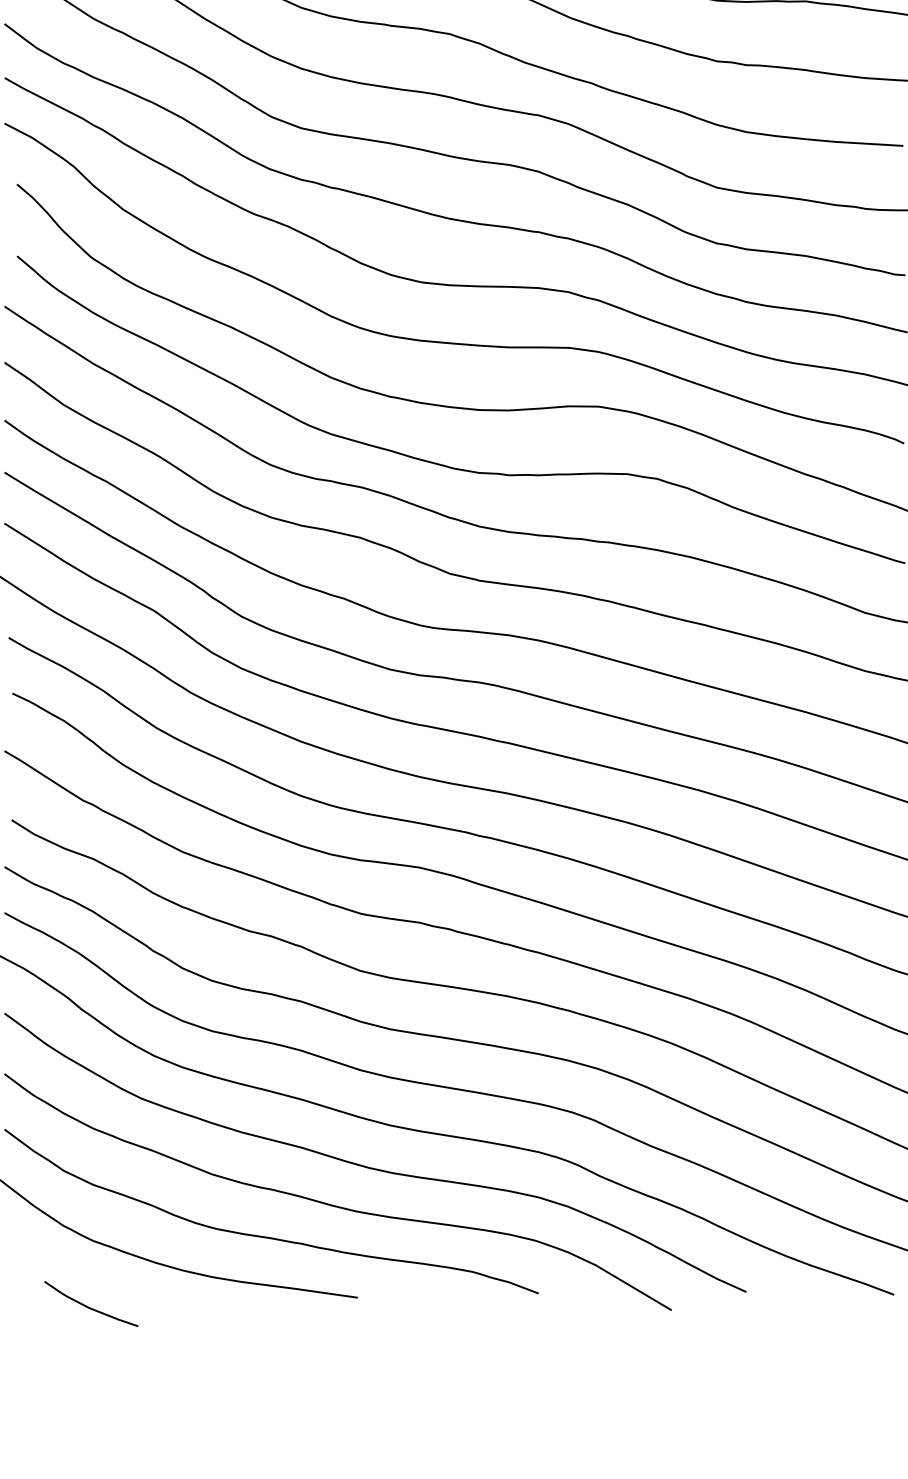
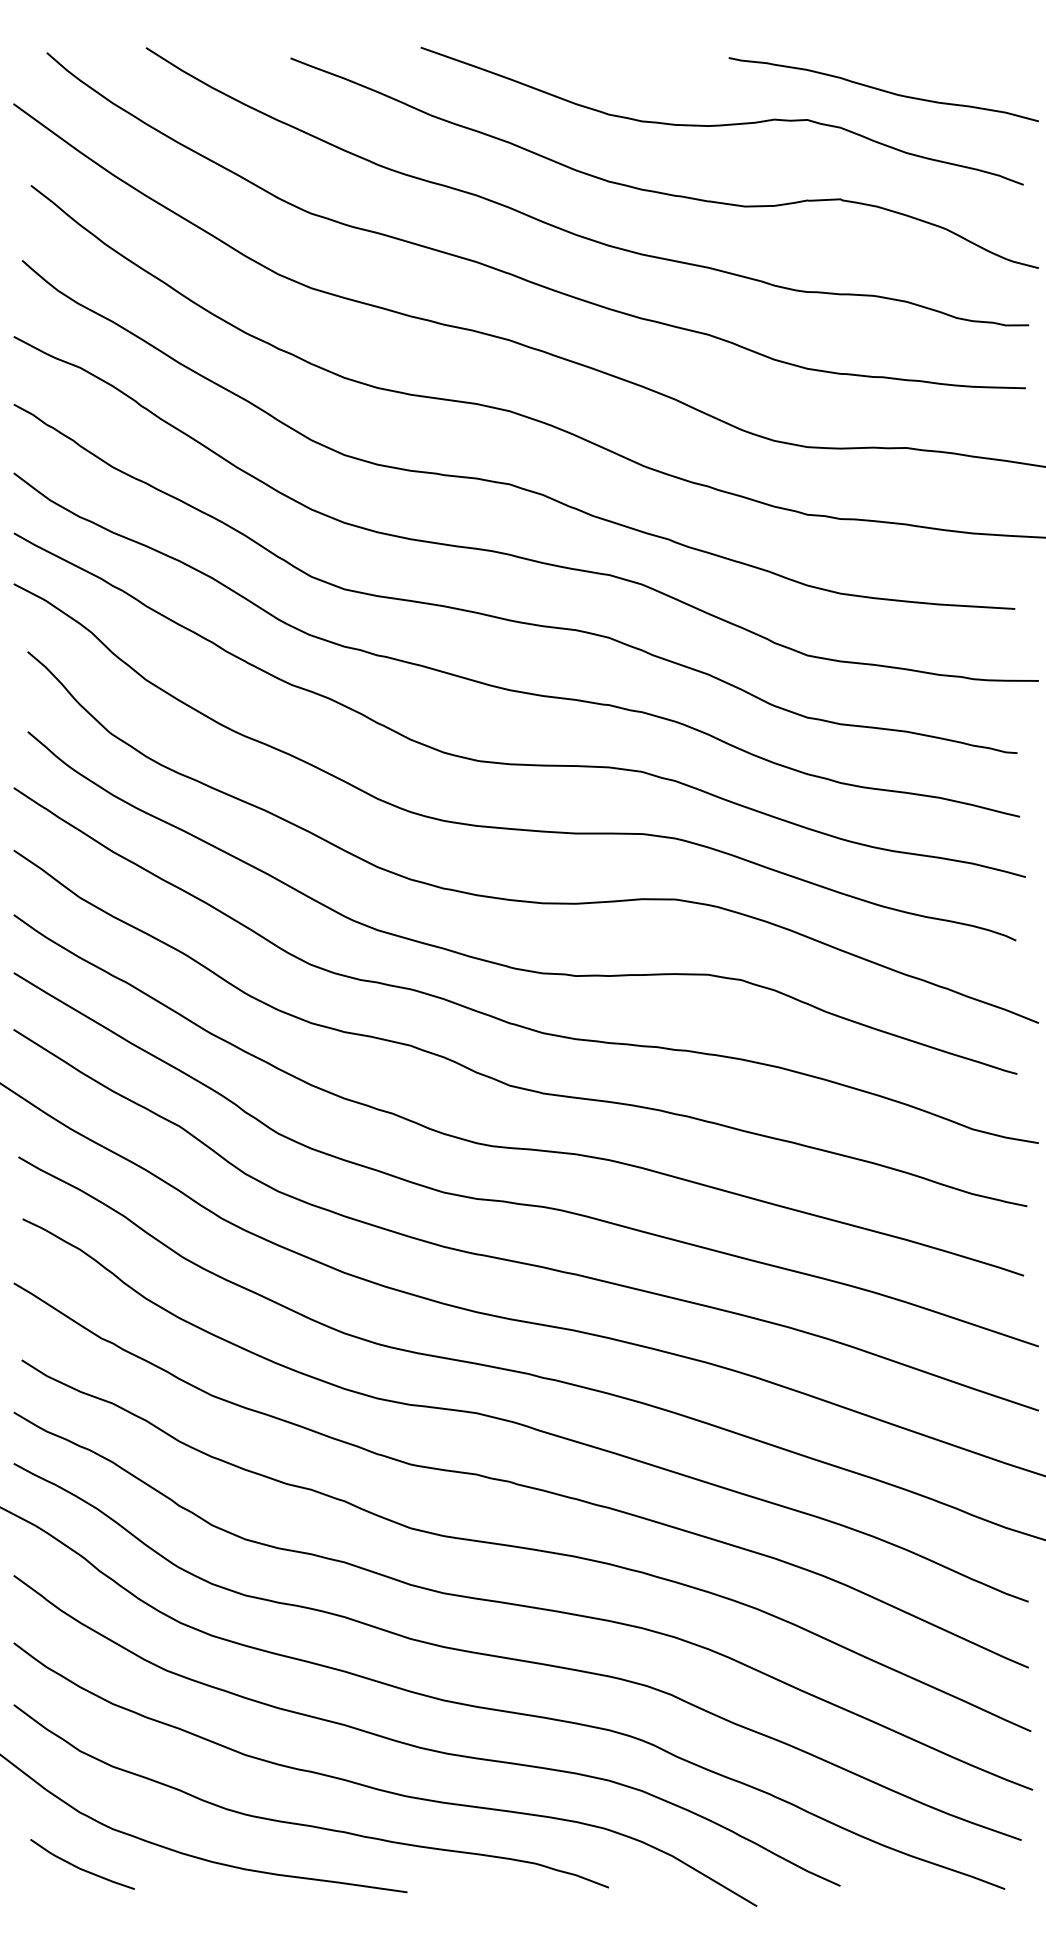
curve: (91, 1307) -> (82, 1868), moved

